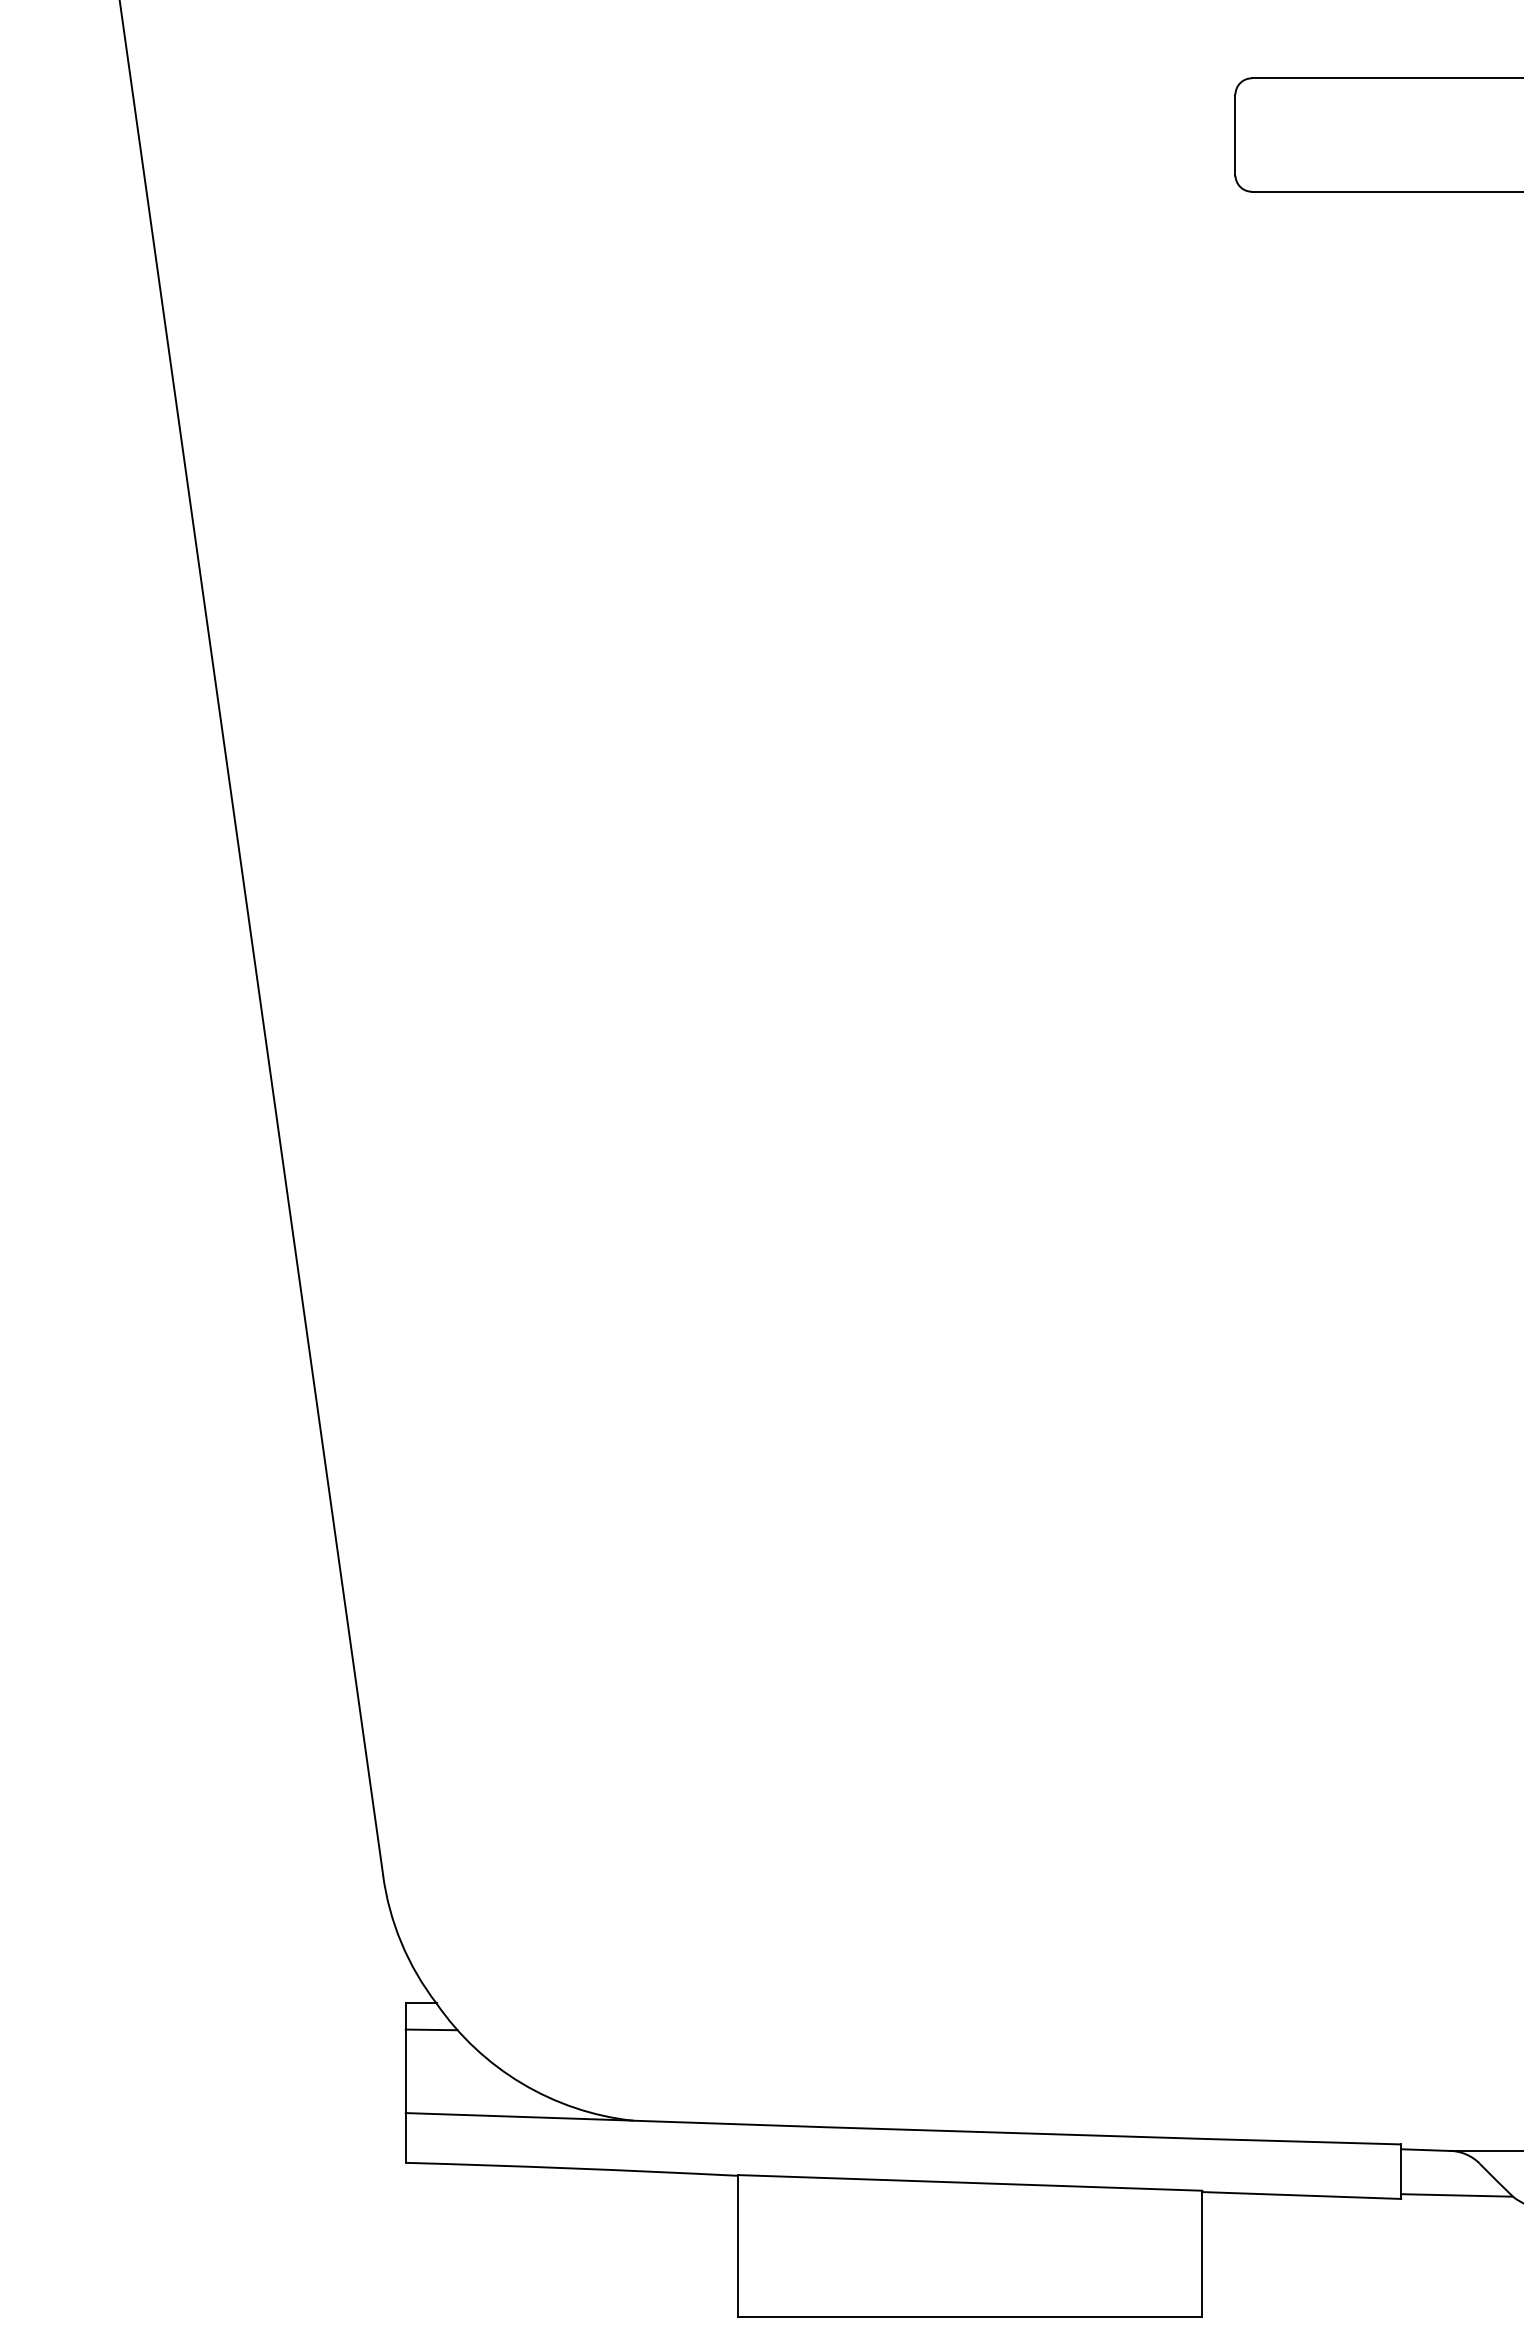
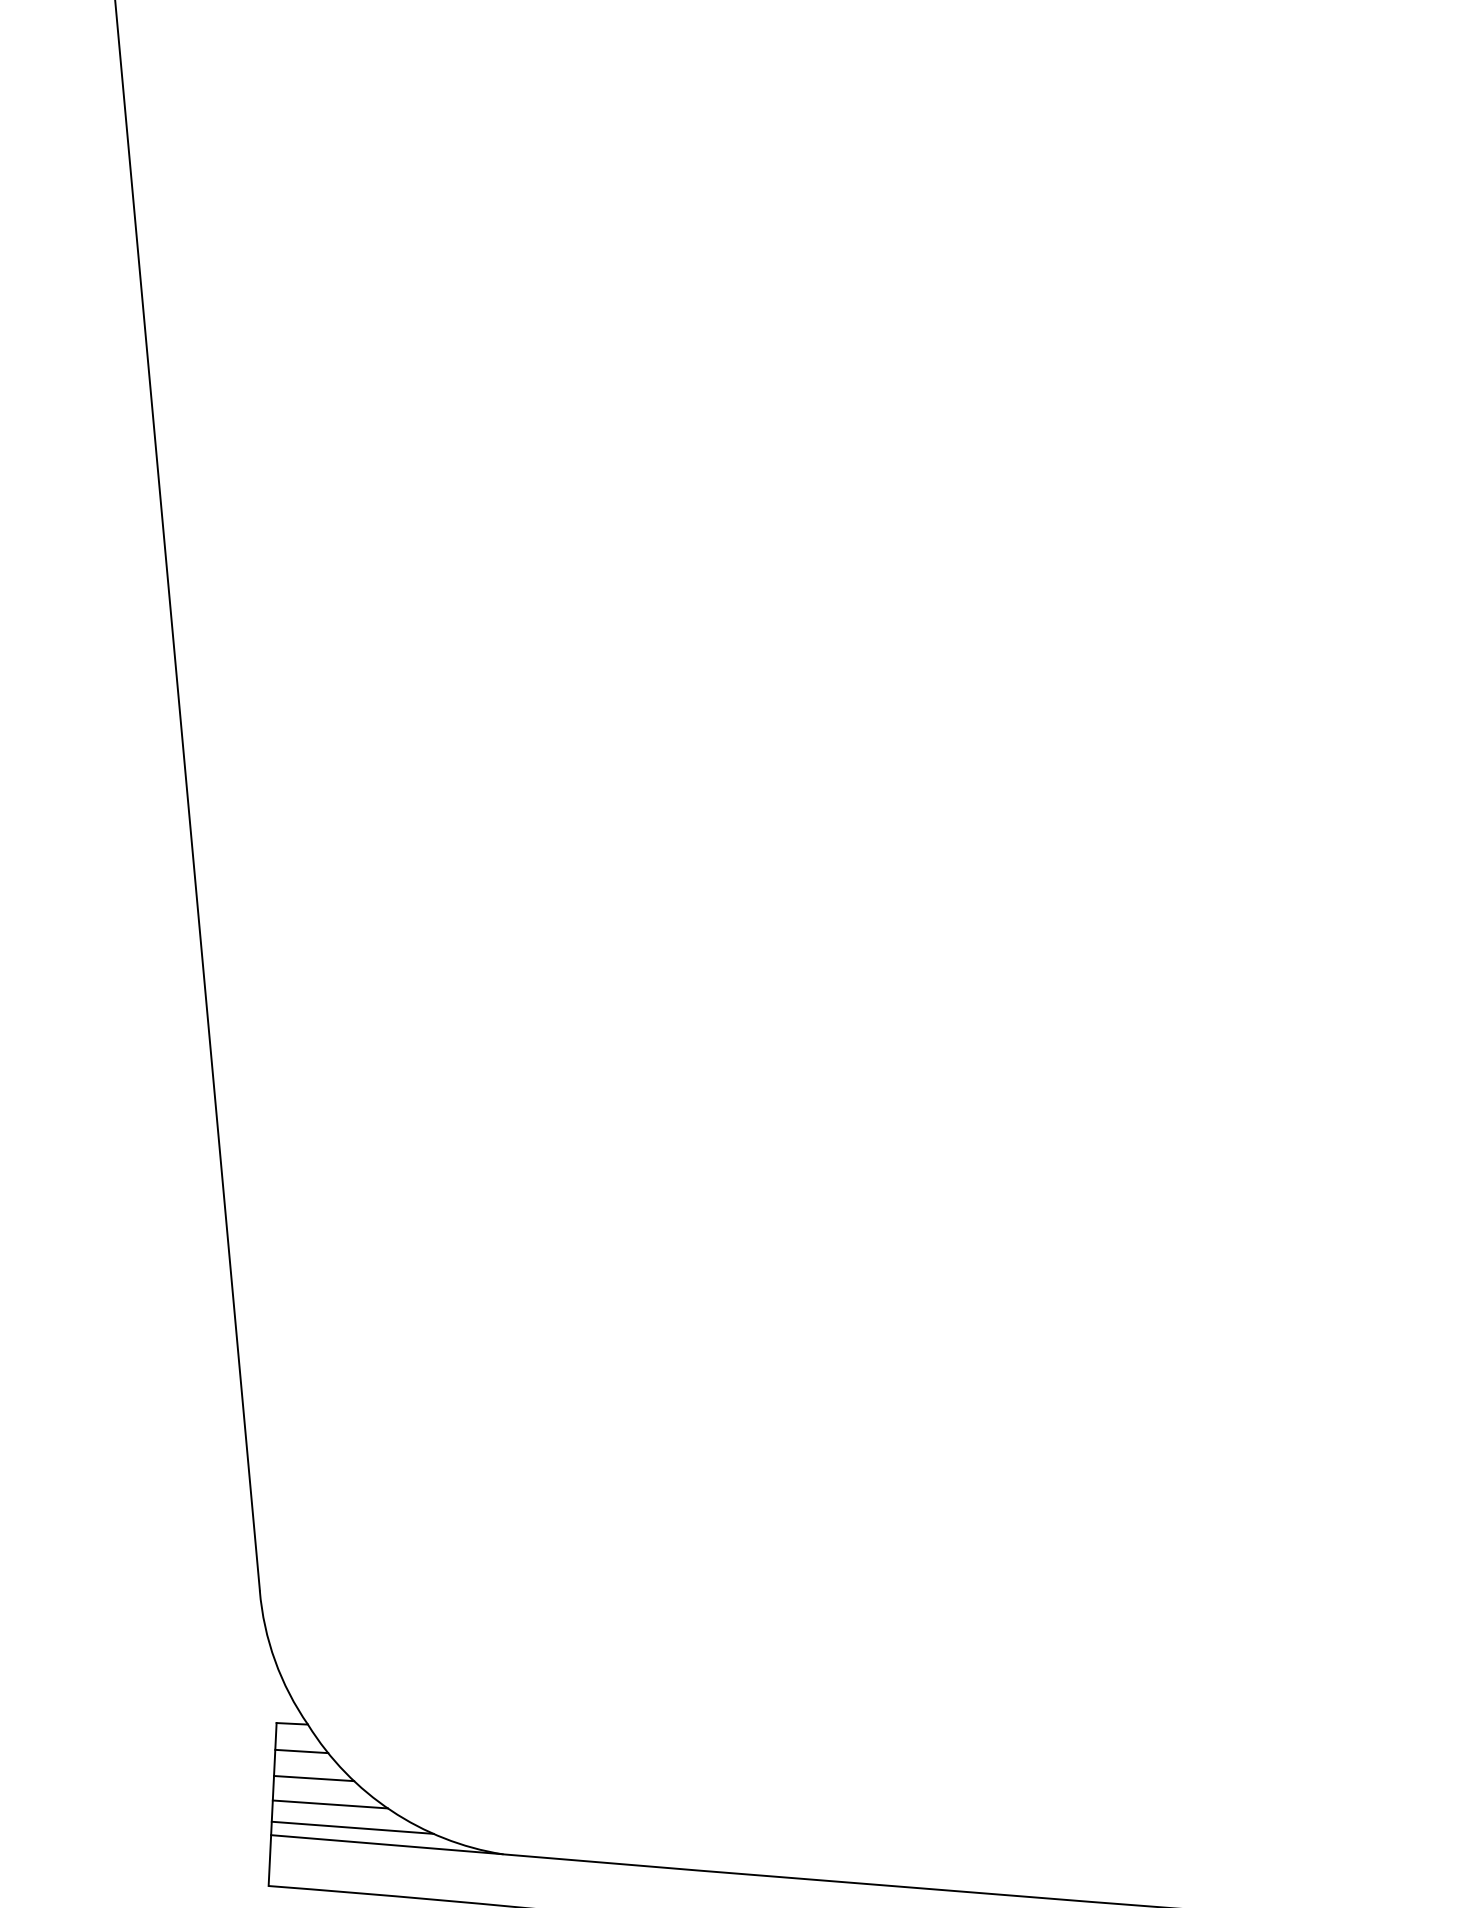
line: (444, 2055) -> (313, 1778), added
line: (461, 2080) -> (329, 1804), added
line: (484, 2101) -> (352, 1827), added

